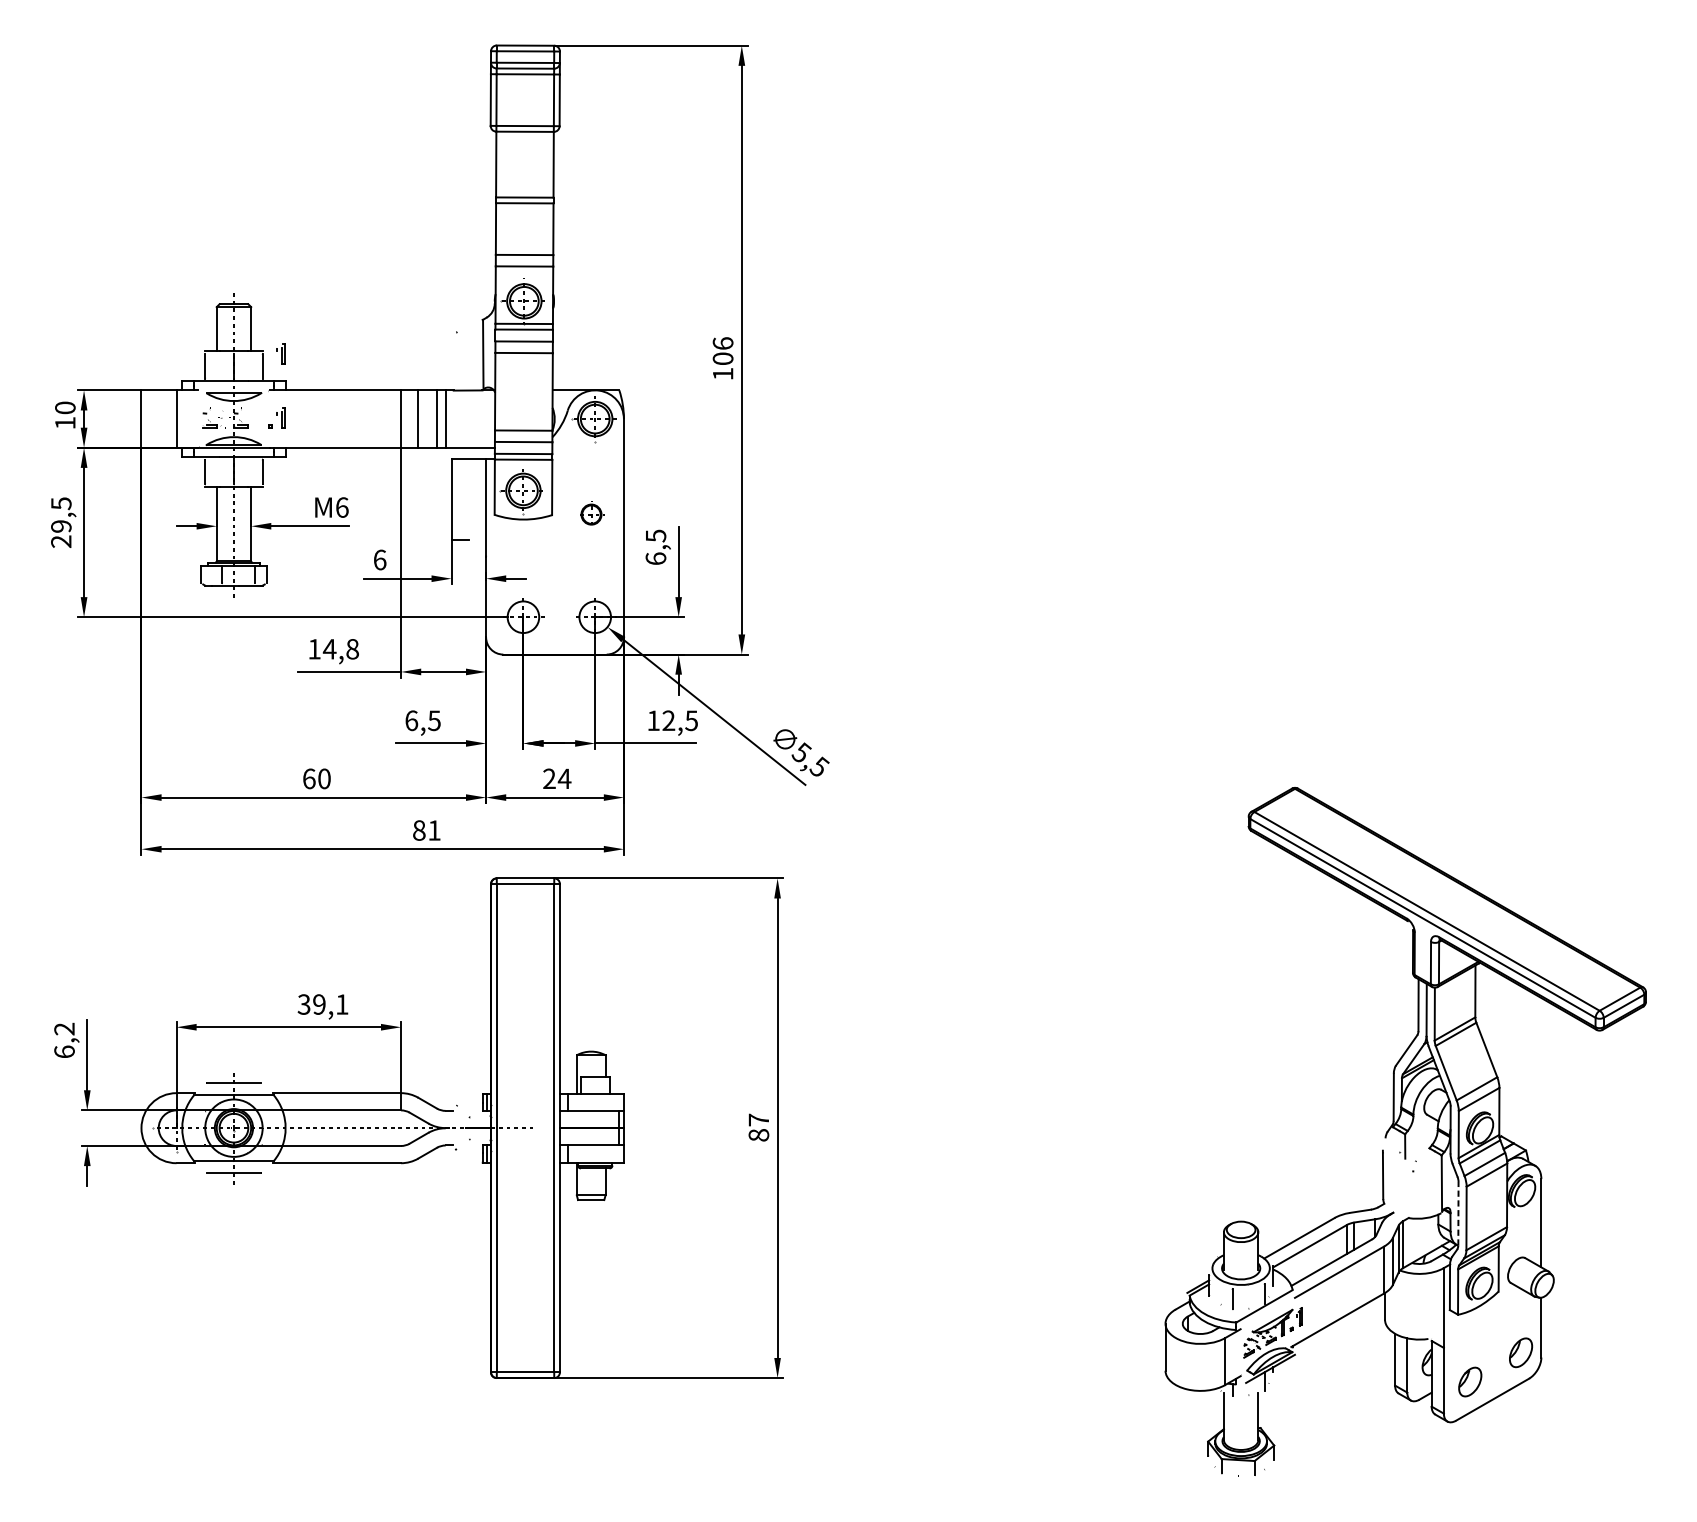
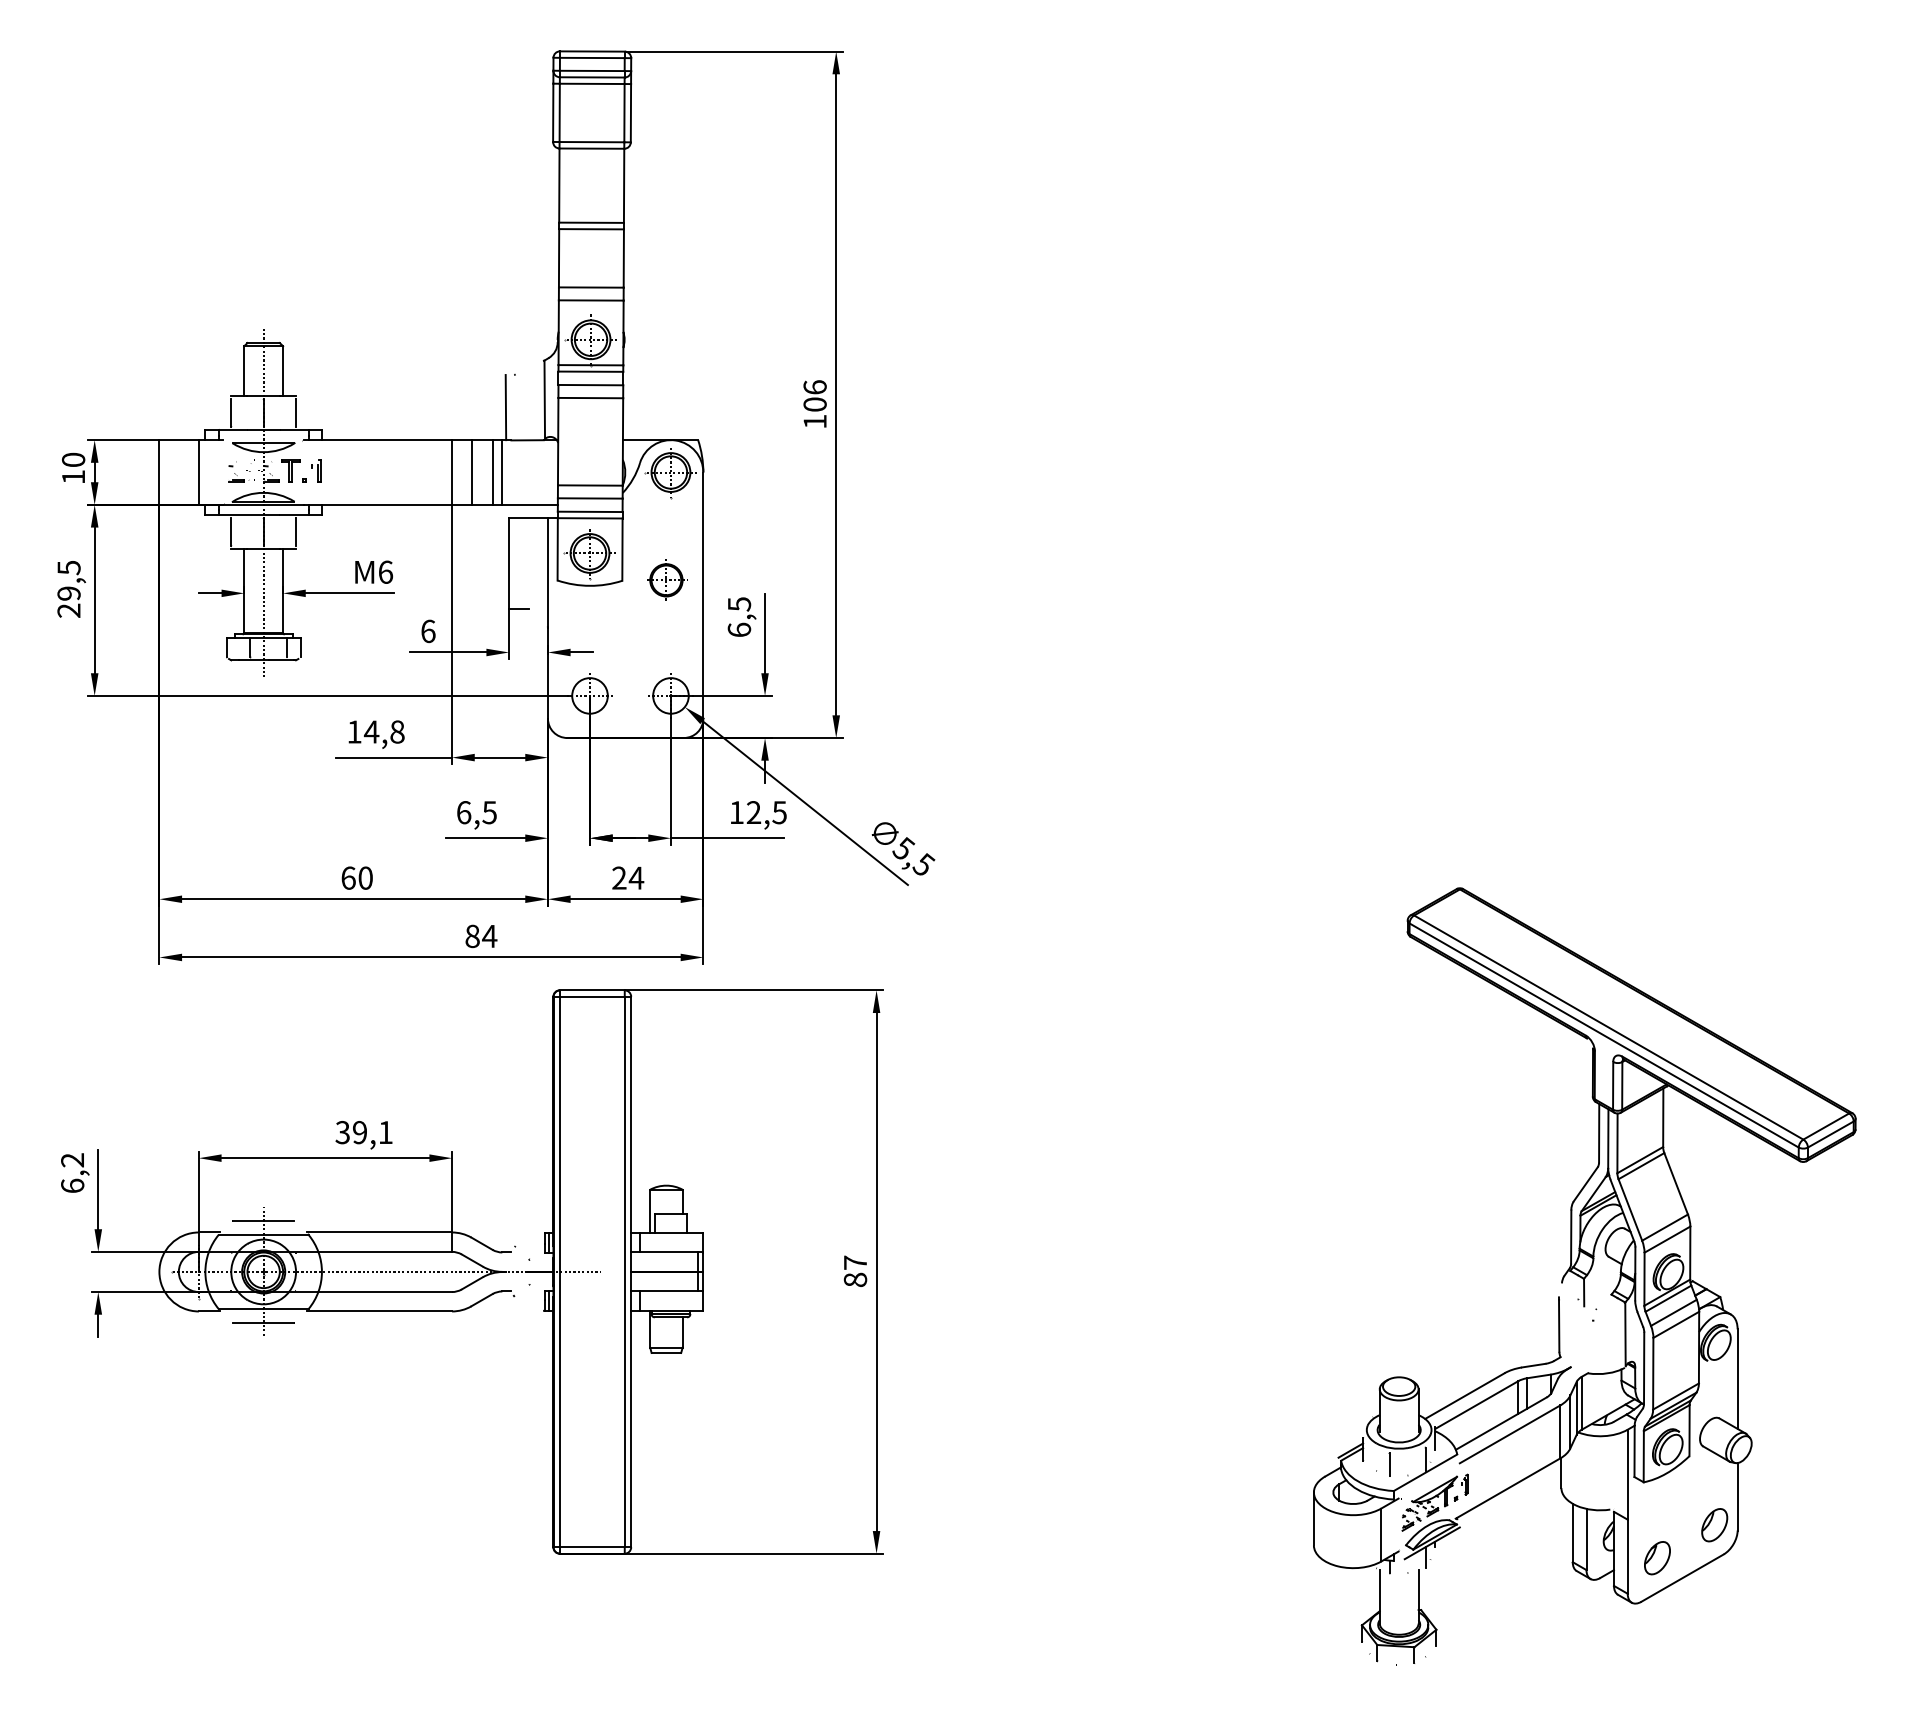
part: (280, 353) -> (316, 398), removed
line: (448, 361) -> (505, 407), added
part: (257, 417) -> (290, 470), added
part: (592, 513) -> (667, 579), size x1.43
text: (434, 830) -> (489, 936), 81 -> 84
line: (1458, 1213) -> (1644, 1368), dashed -> solid

